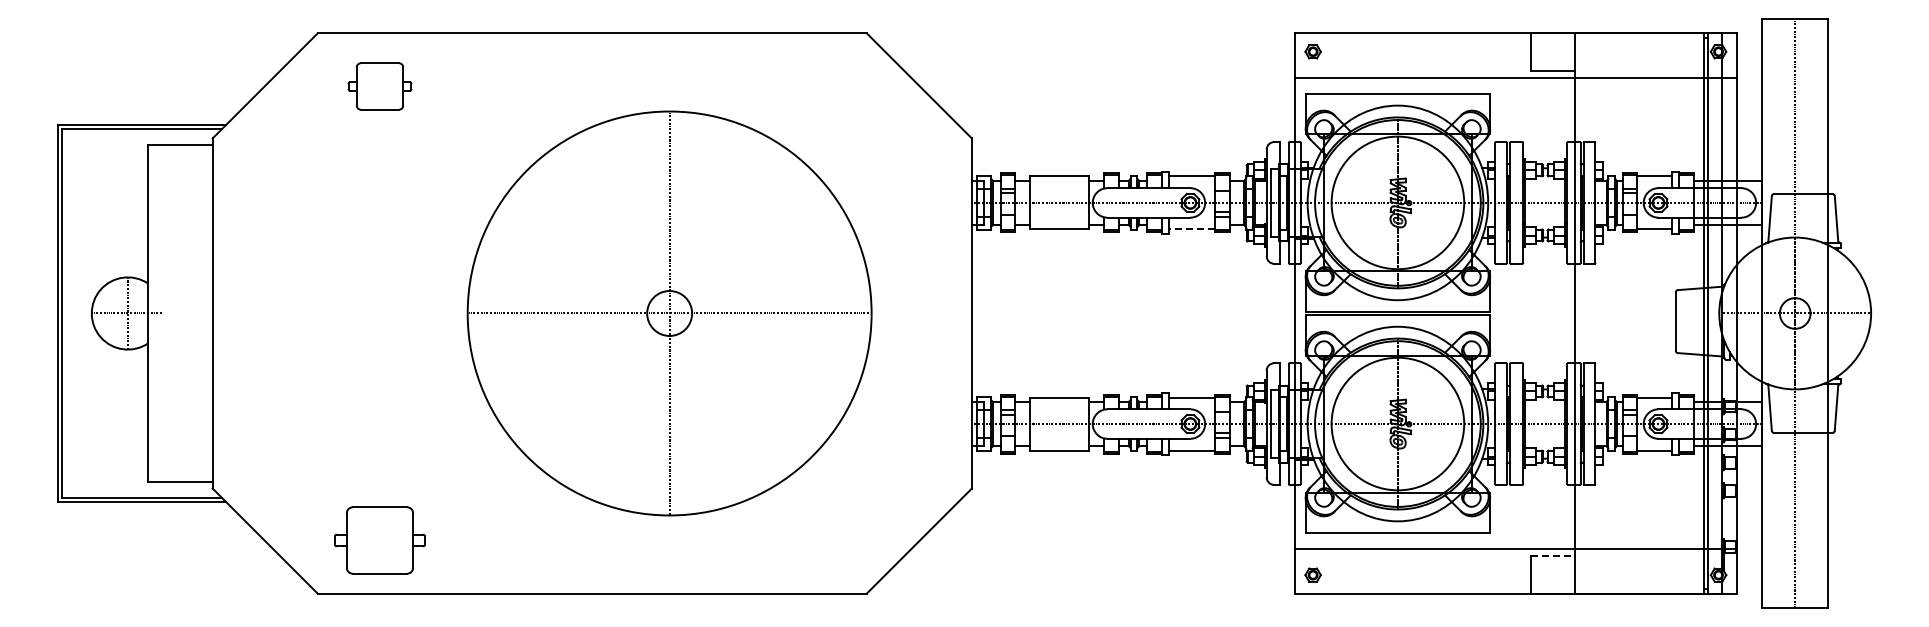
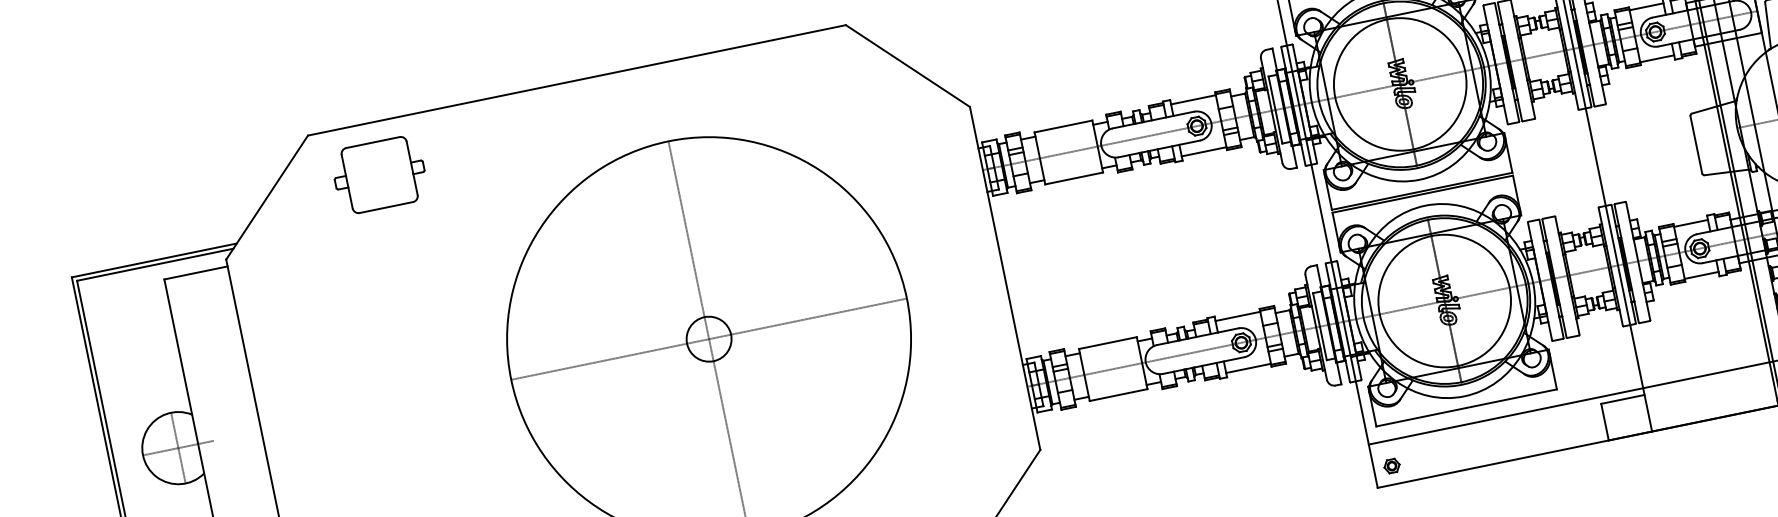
part: (379, 86) -> (379, 175), size x1.43
line: (1192, 229) -> (1204, 151), dashed -> solid
line: (1553, 556) -> (1623, 399), dashed -> solid

